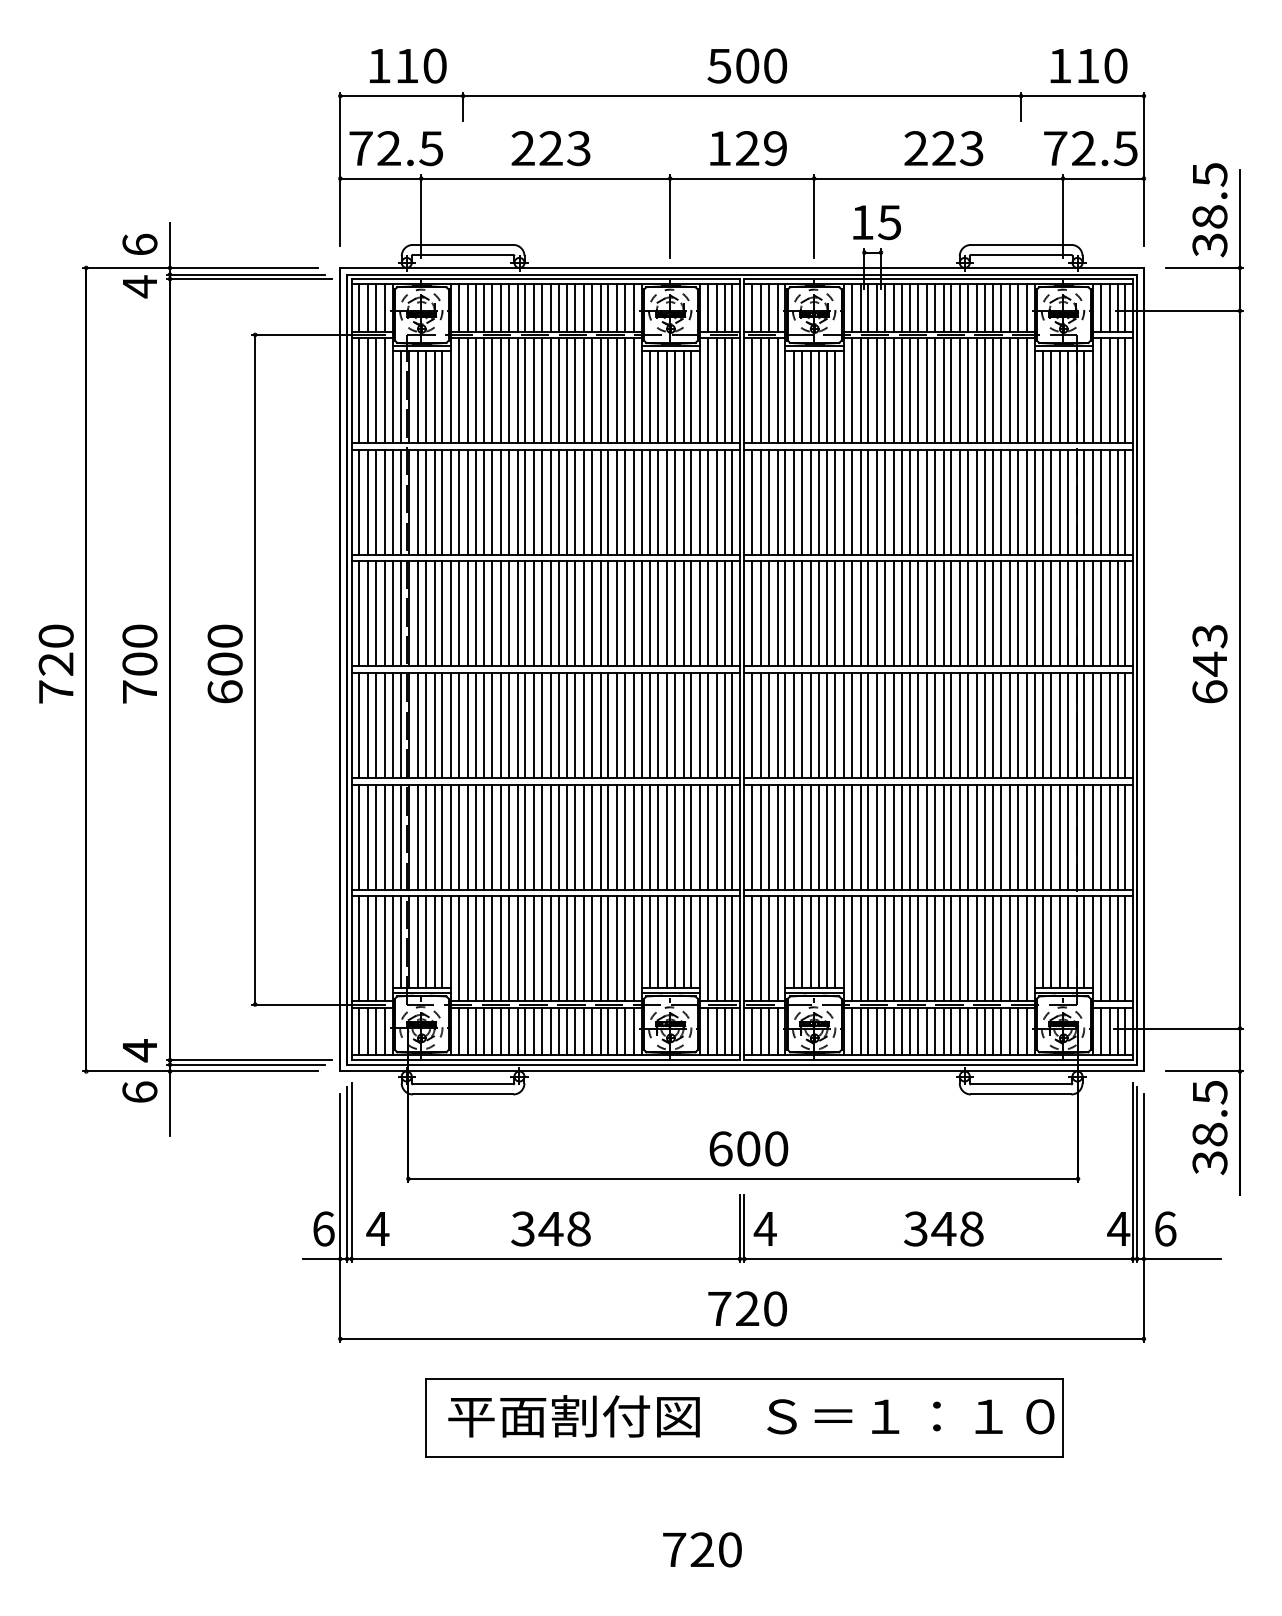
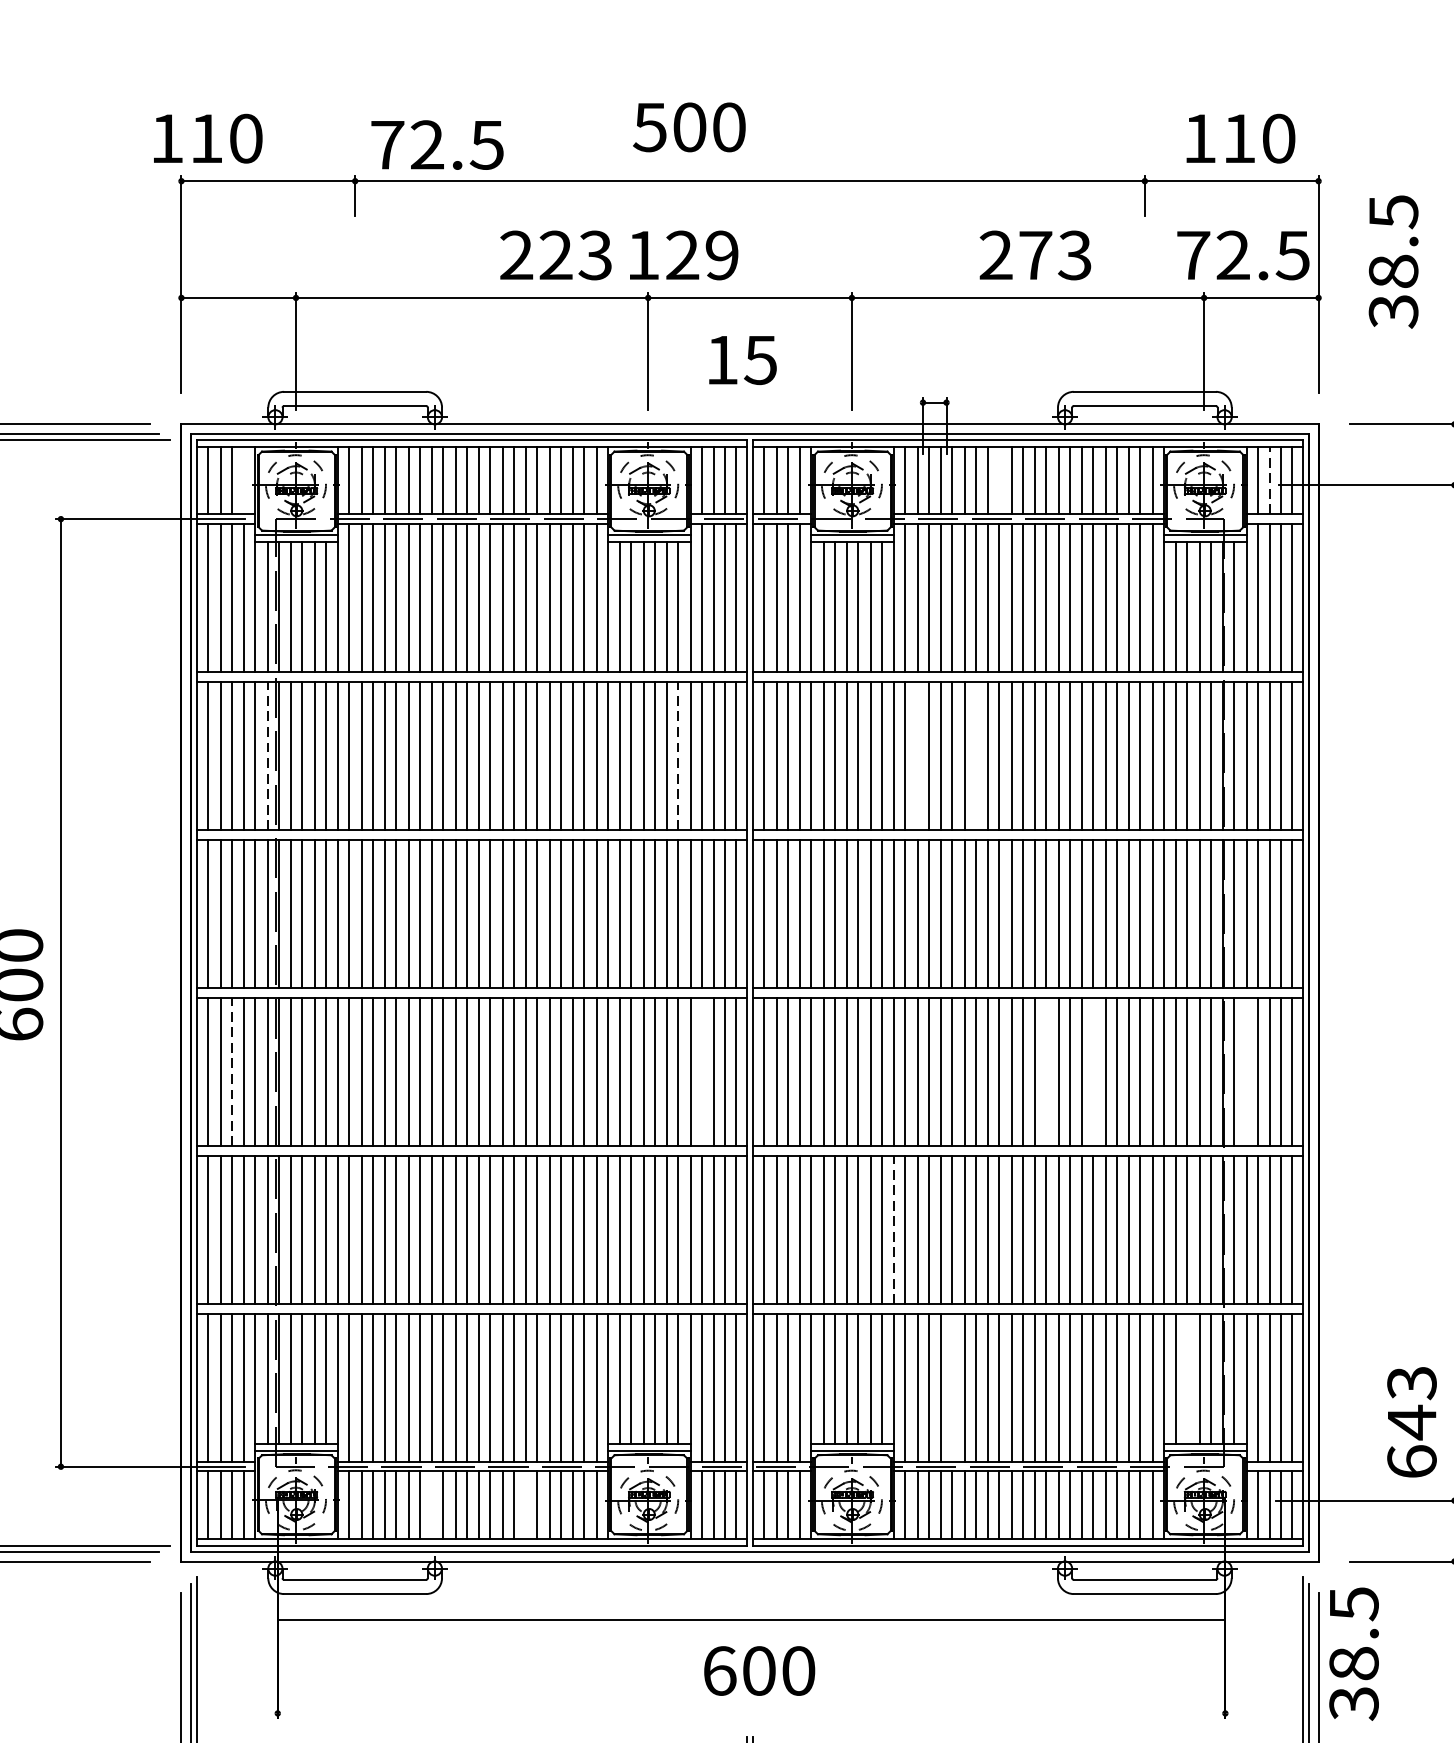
text: (408, 65) -> (208, 137), moved
text: (747, 65) -> (689, 126), moved
text: (395, 148) -> (436, 145), moved
text: (550, 148) -> (555, 255), moved
text: (748, 148) -> (684, 255), moved
text: (943, 148) -> (1034, 255), 223 -> 273
text: (1209, 210) -> (1392, 262), moved
text: (876, 222) -> (742, 360), moved
line: (384, 307) -> (243, 480), removed
line: (918, 307) -> (999, 480), removed
line: (1109, 307) -> (1269, 480), solid -> dashed
line: (401, 501) -> (267, 754), solid -> dashed
line: (691, 501) -> (678, 754), solid -> dashed
line: (860, 501) -> (917, 754), removed
line: (901, 501) -> (975, 754), removed
text: (1209, 664) -> (1411, 1422), moved
line: (375, 725) -> (231, 1071), solid -> dashed
line: (708, 725) -> (702, 1071), removed
line: (951, 725) -> (1046, 1071), removed
line: (984, 725) -> (1092, 1071), removed
line: (1093, 725) -> (1247, 1071), removed
line: (844, 836) -> (894, 1228), solid -> dashed
line: (1051, 942) -> (1187, 1378), removed
line: (885, 948) -> (952, 1387), removed
line: (517, 1031) -> (432, 1504), removed
line: (584, 1031) -> (526, 1504), removed
text: (1209, 1127) -> (1353, 1653), moved
line: (743, 1178) -> (751, 1619), moved

